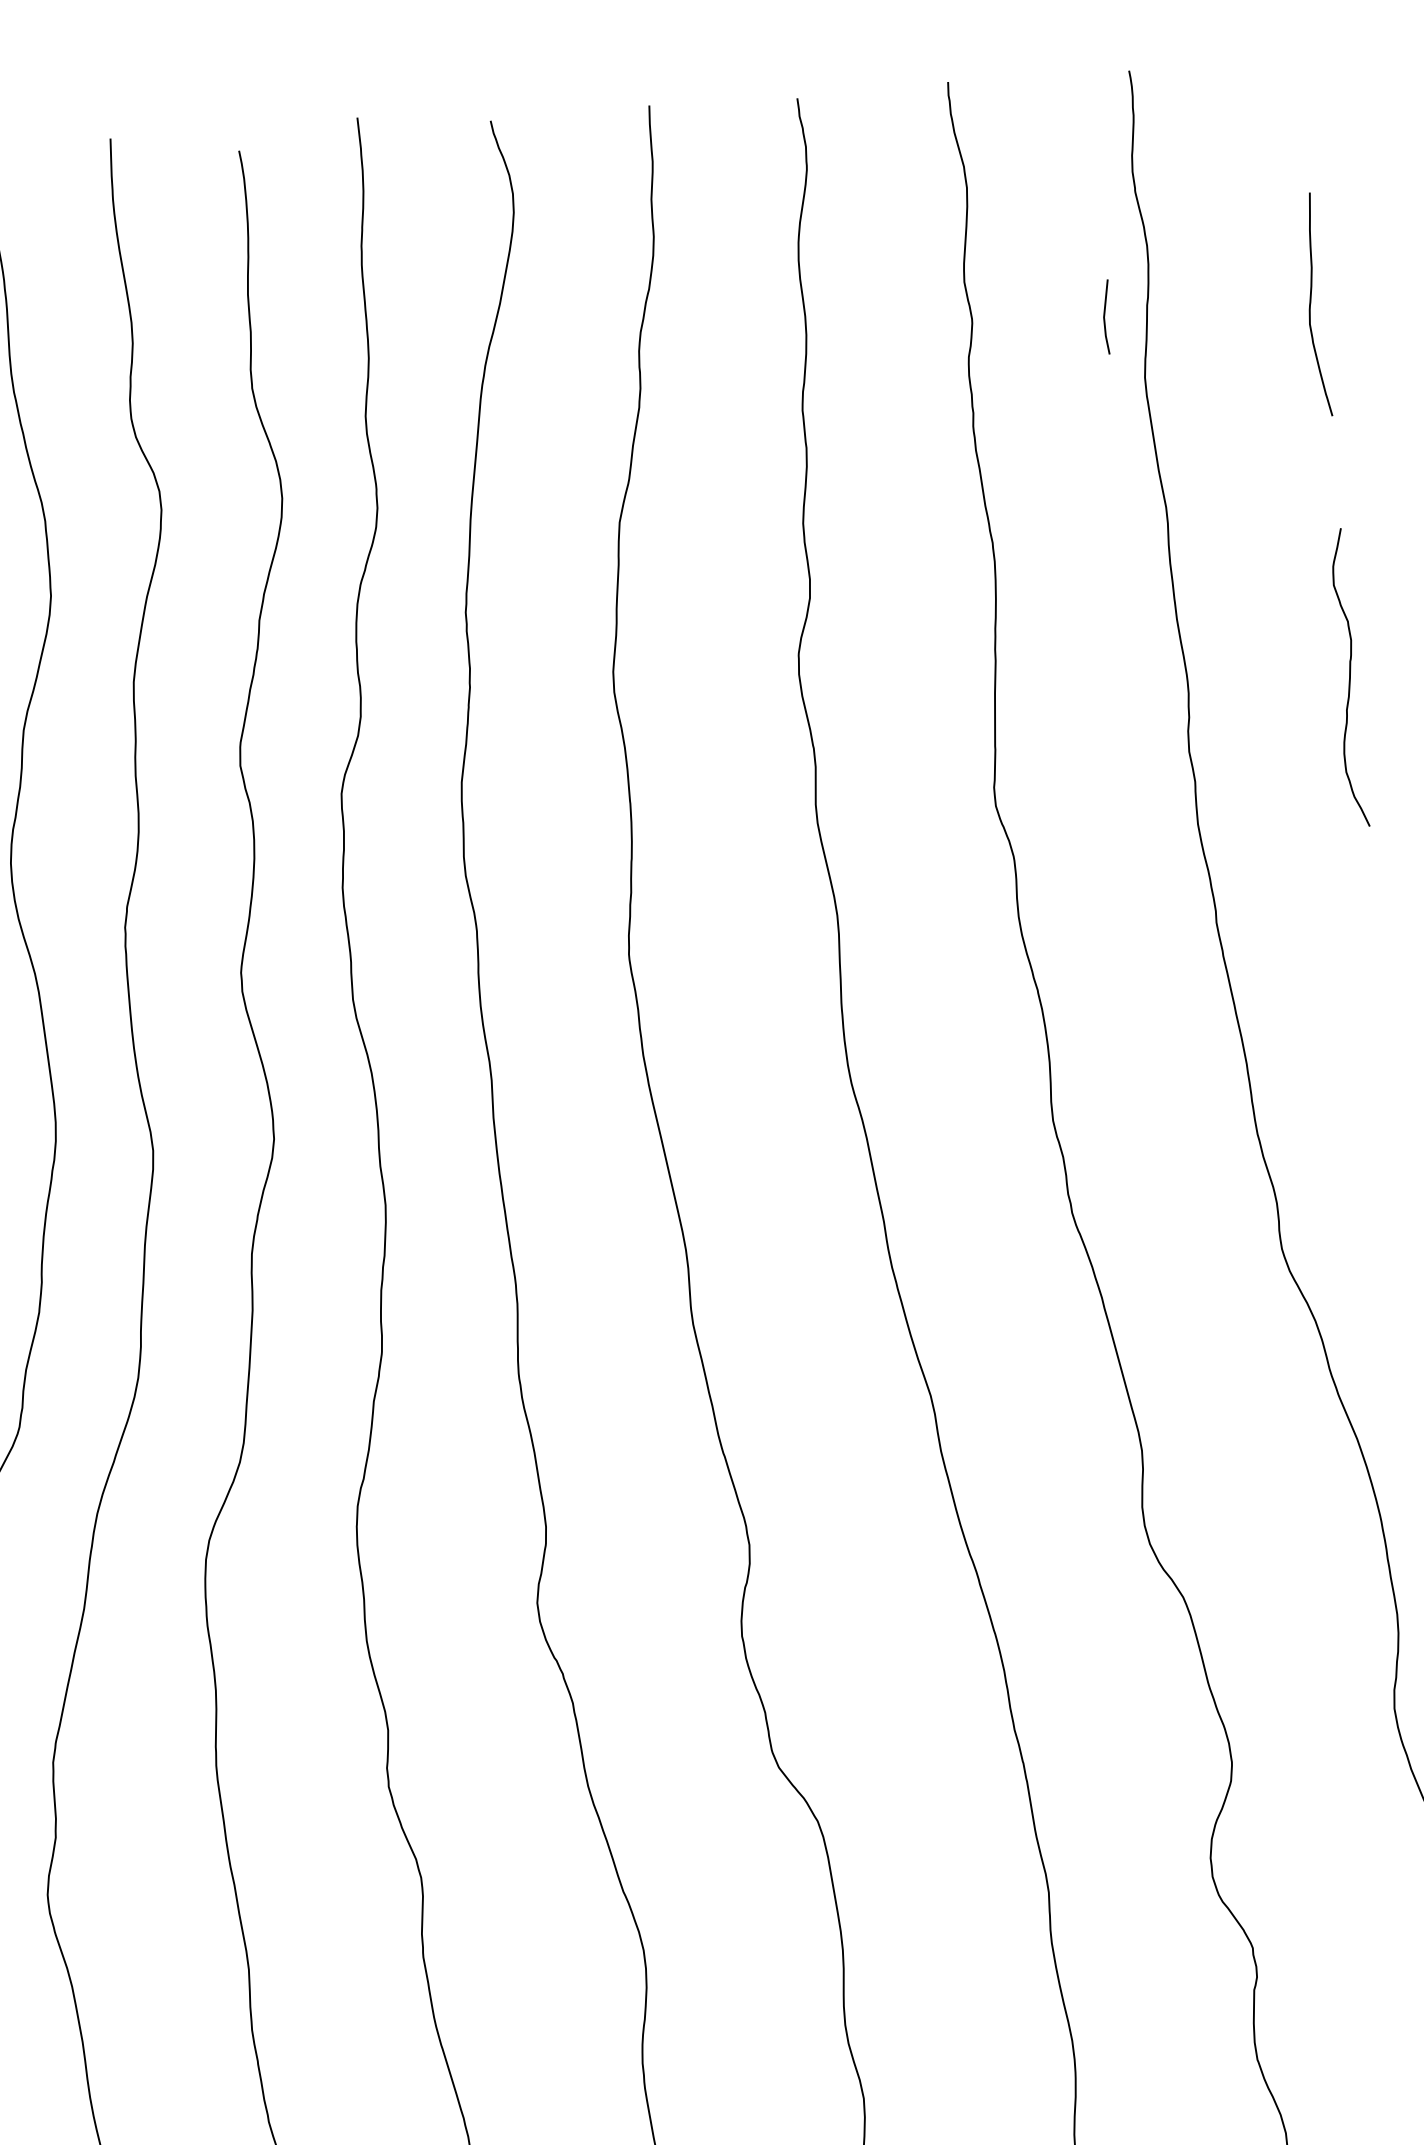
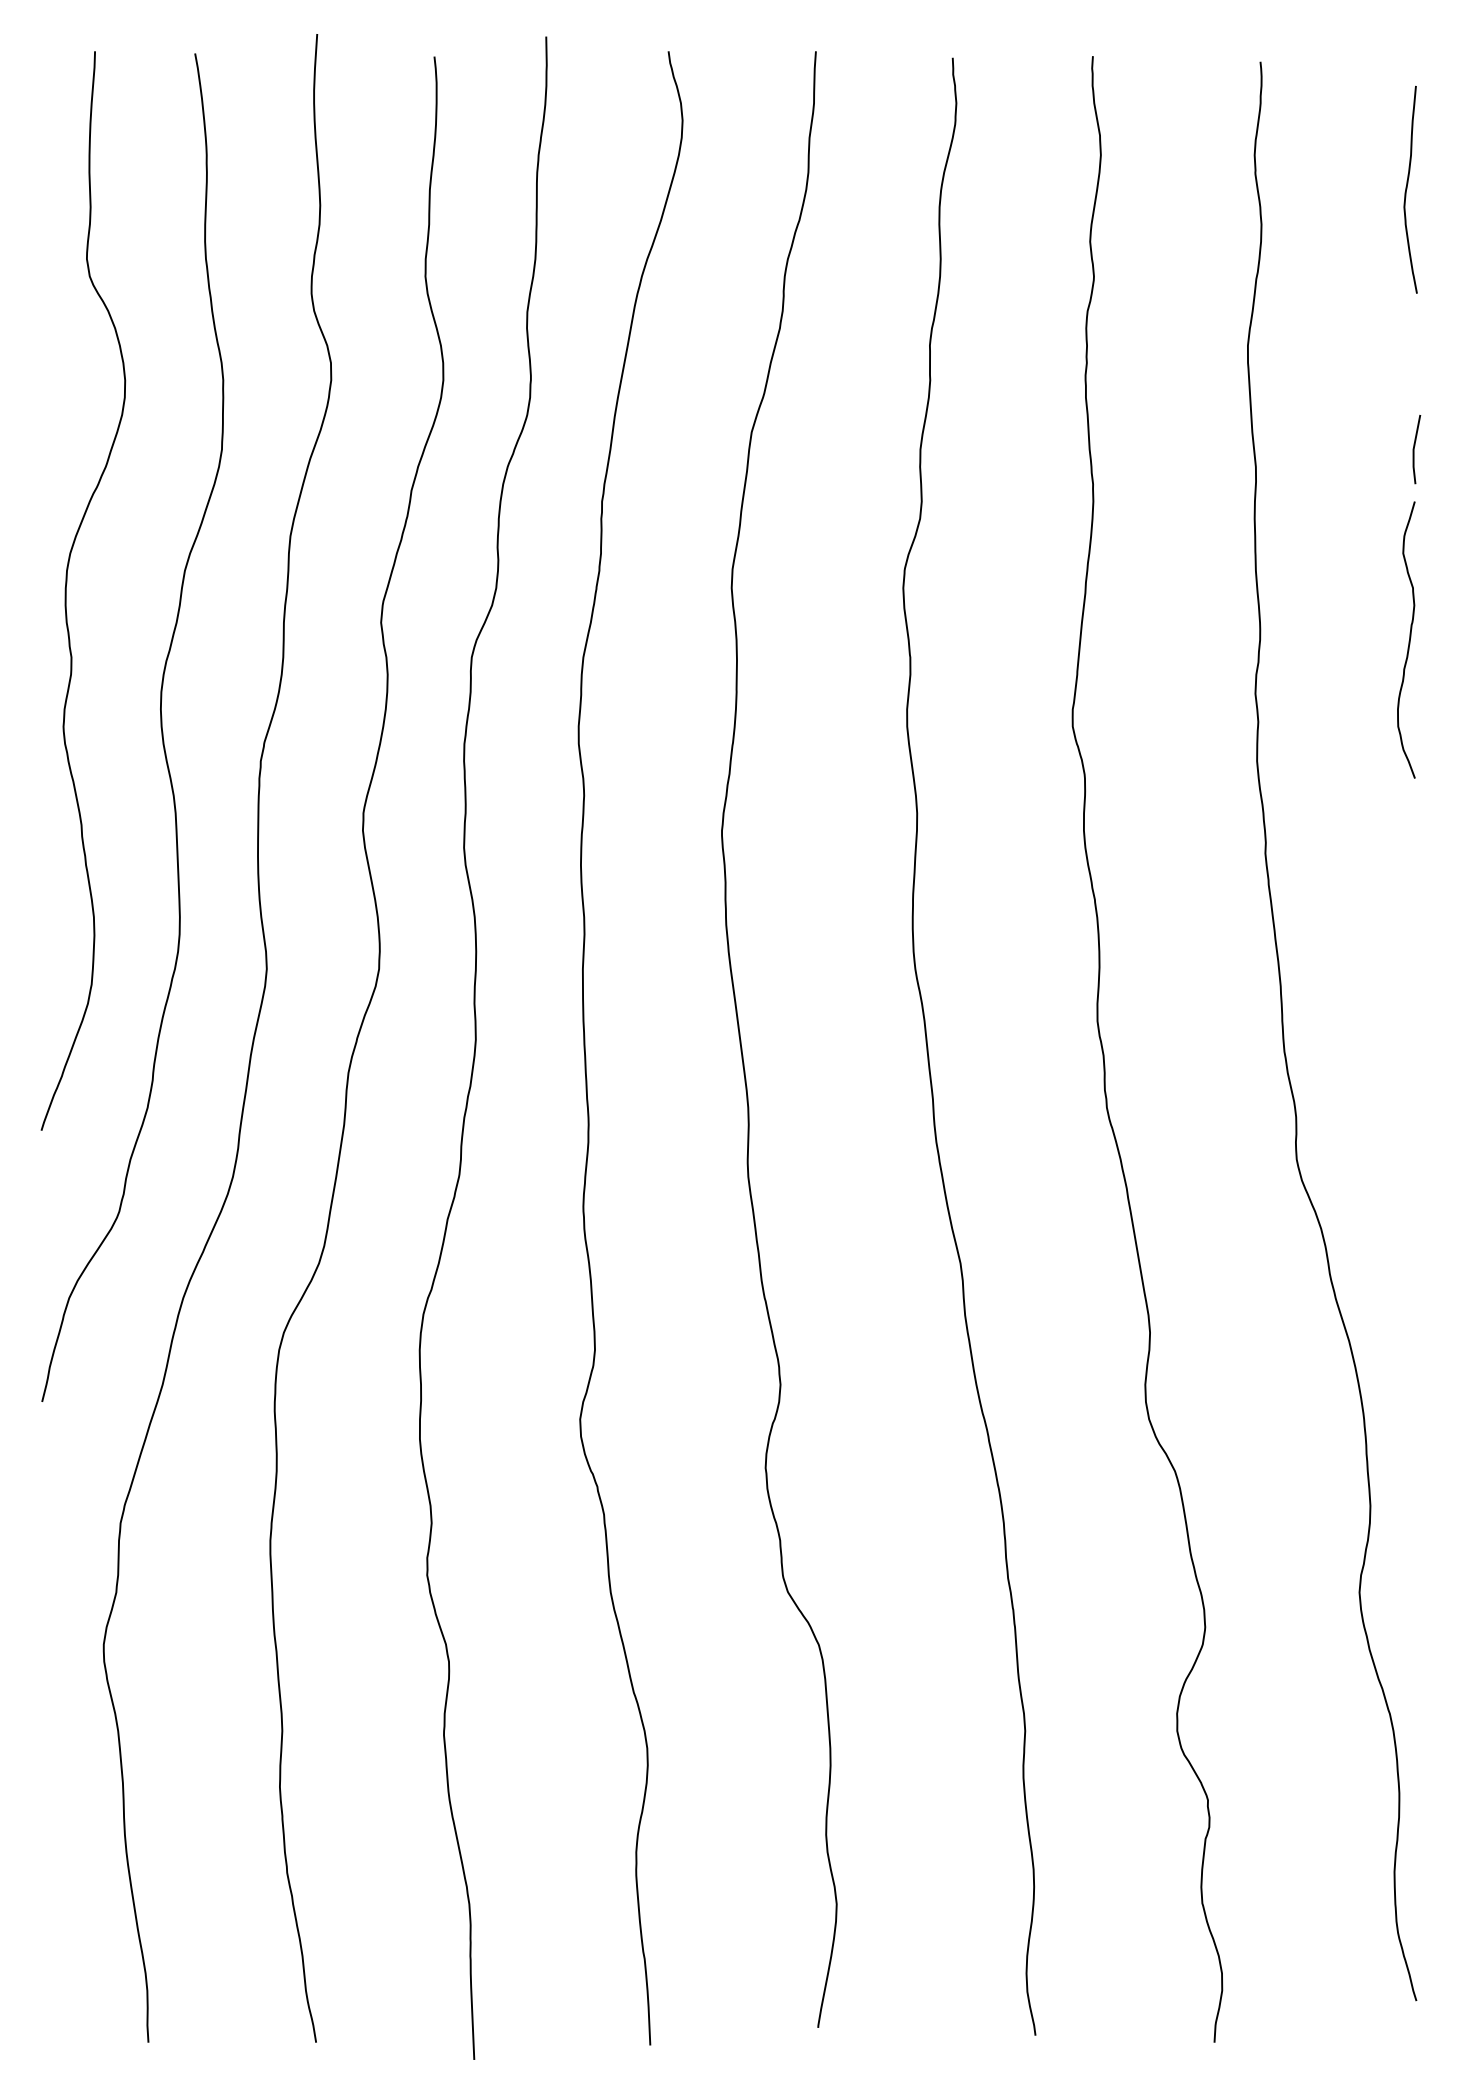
curve: (1311, 304) -> (1407, 189), moved
line: (1105, 317) -> (1414, 449), moved

